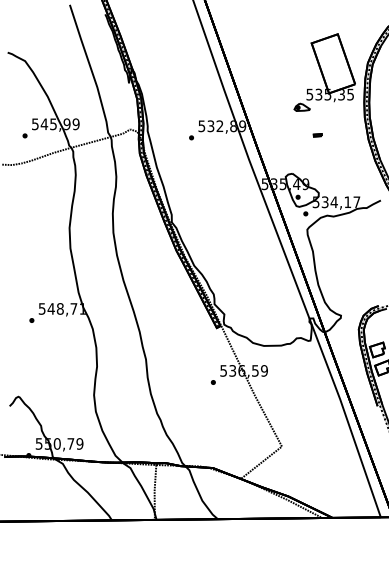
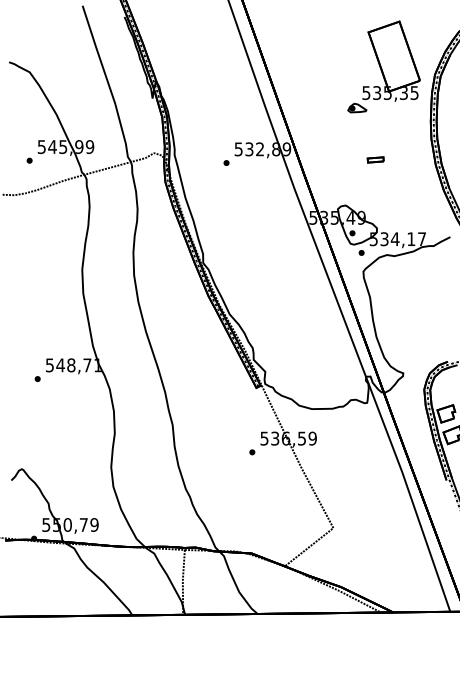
part: (324, 72) -> (383, 66), moved
part: (317, 135) -> (375, 160), size x1.67

